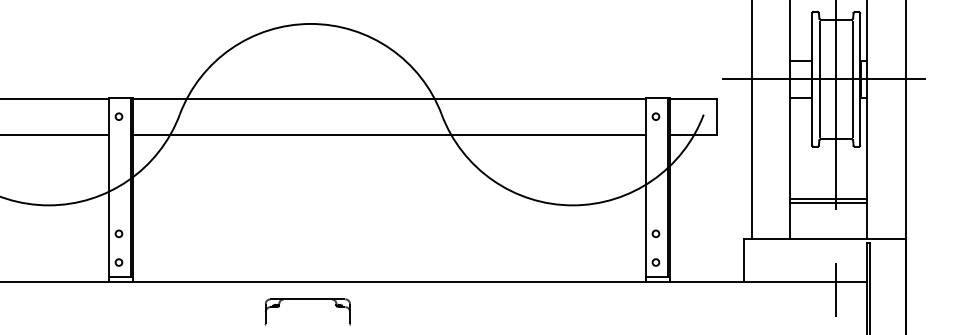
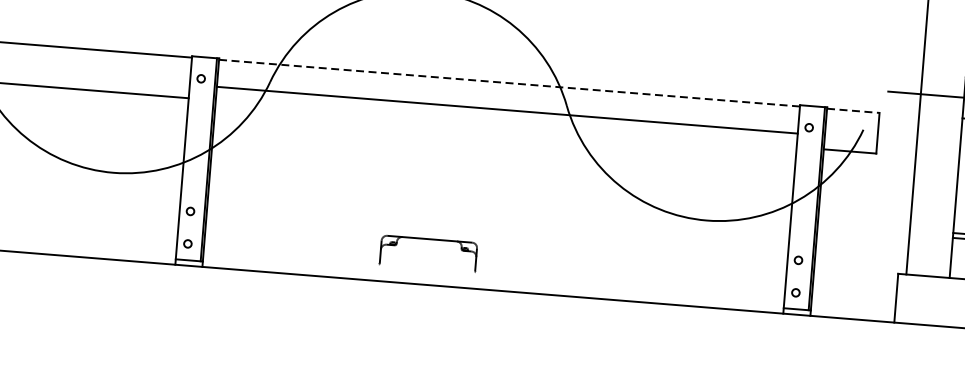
line: (389, 98) -> (509, 82), solid -> dashed
line: (694, 98) -> (854, 110), solid -> dashed
line: (389, 134) -> (506, 110), moved
part: (307, 299) -> (429, 239), moved

